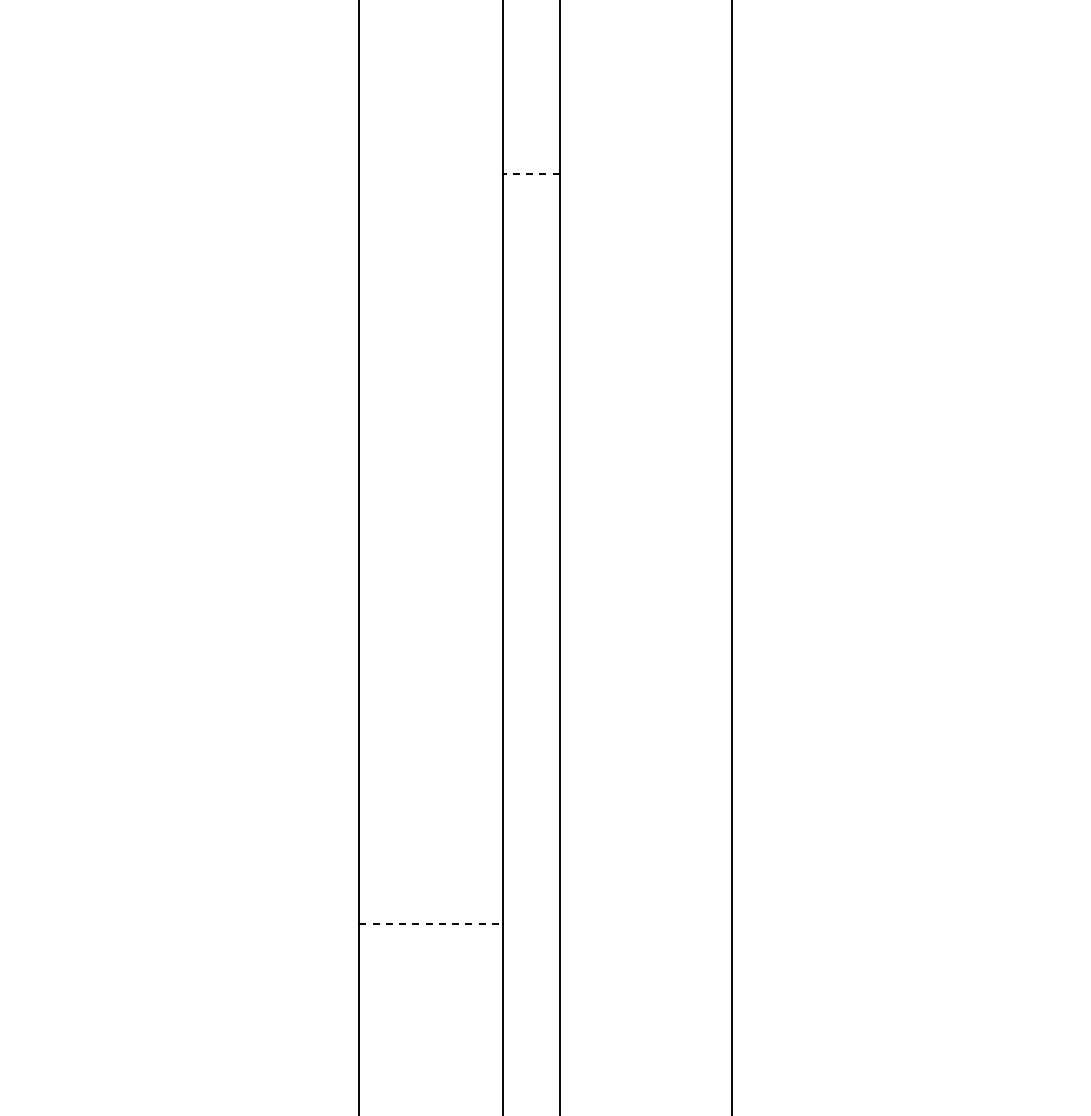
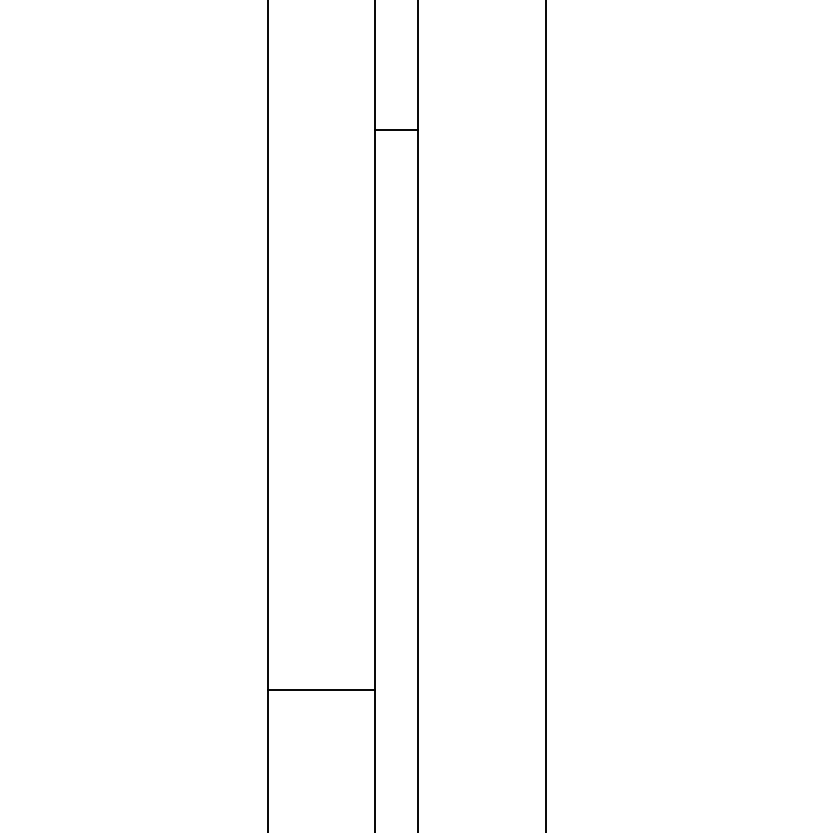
line: (530, 173) -> (395, 129), dashed -> solid
line: (431, 924) -> (321, 690), dashed -> solid

